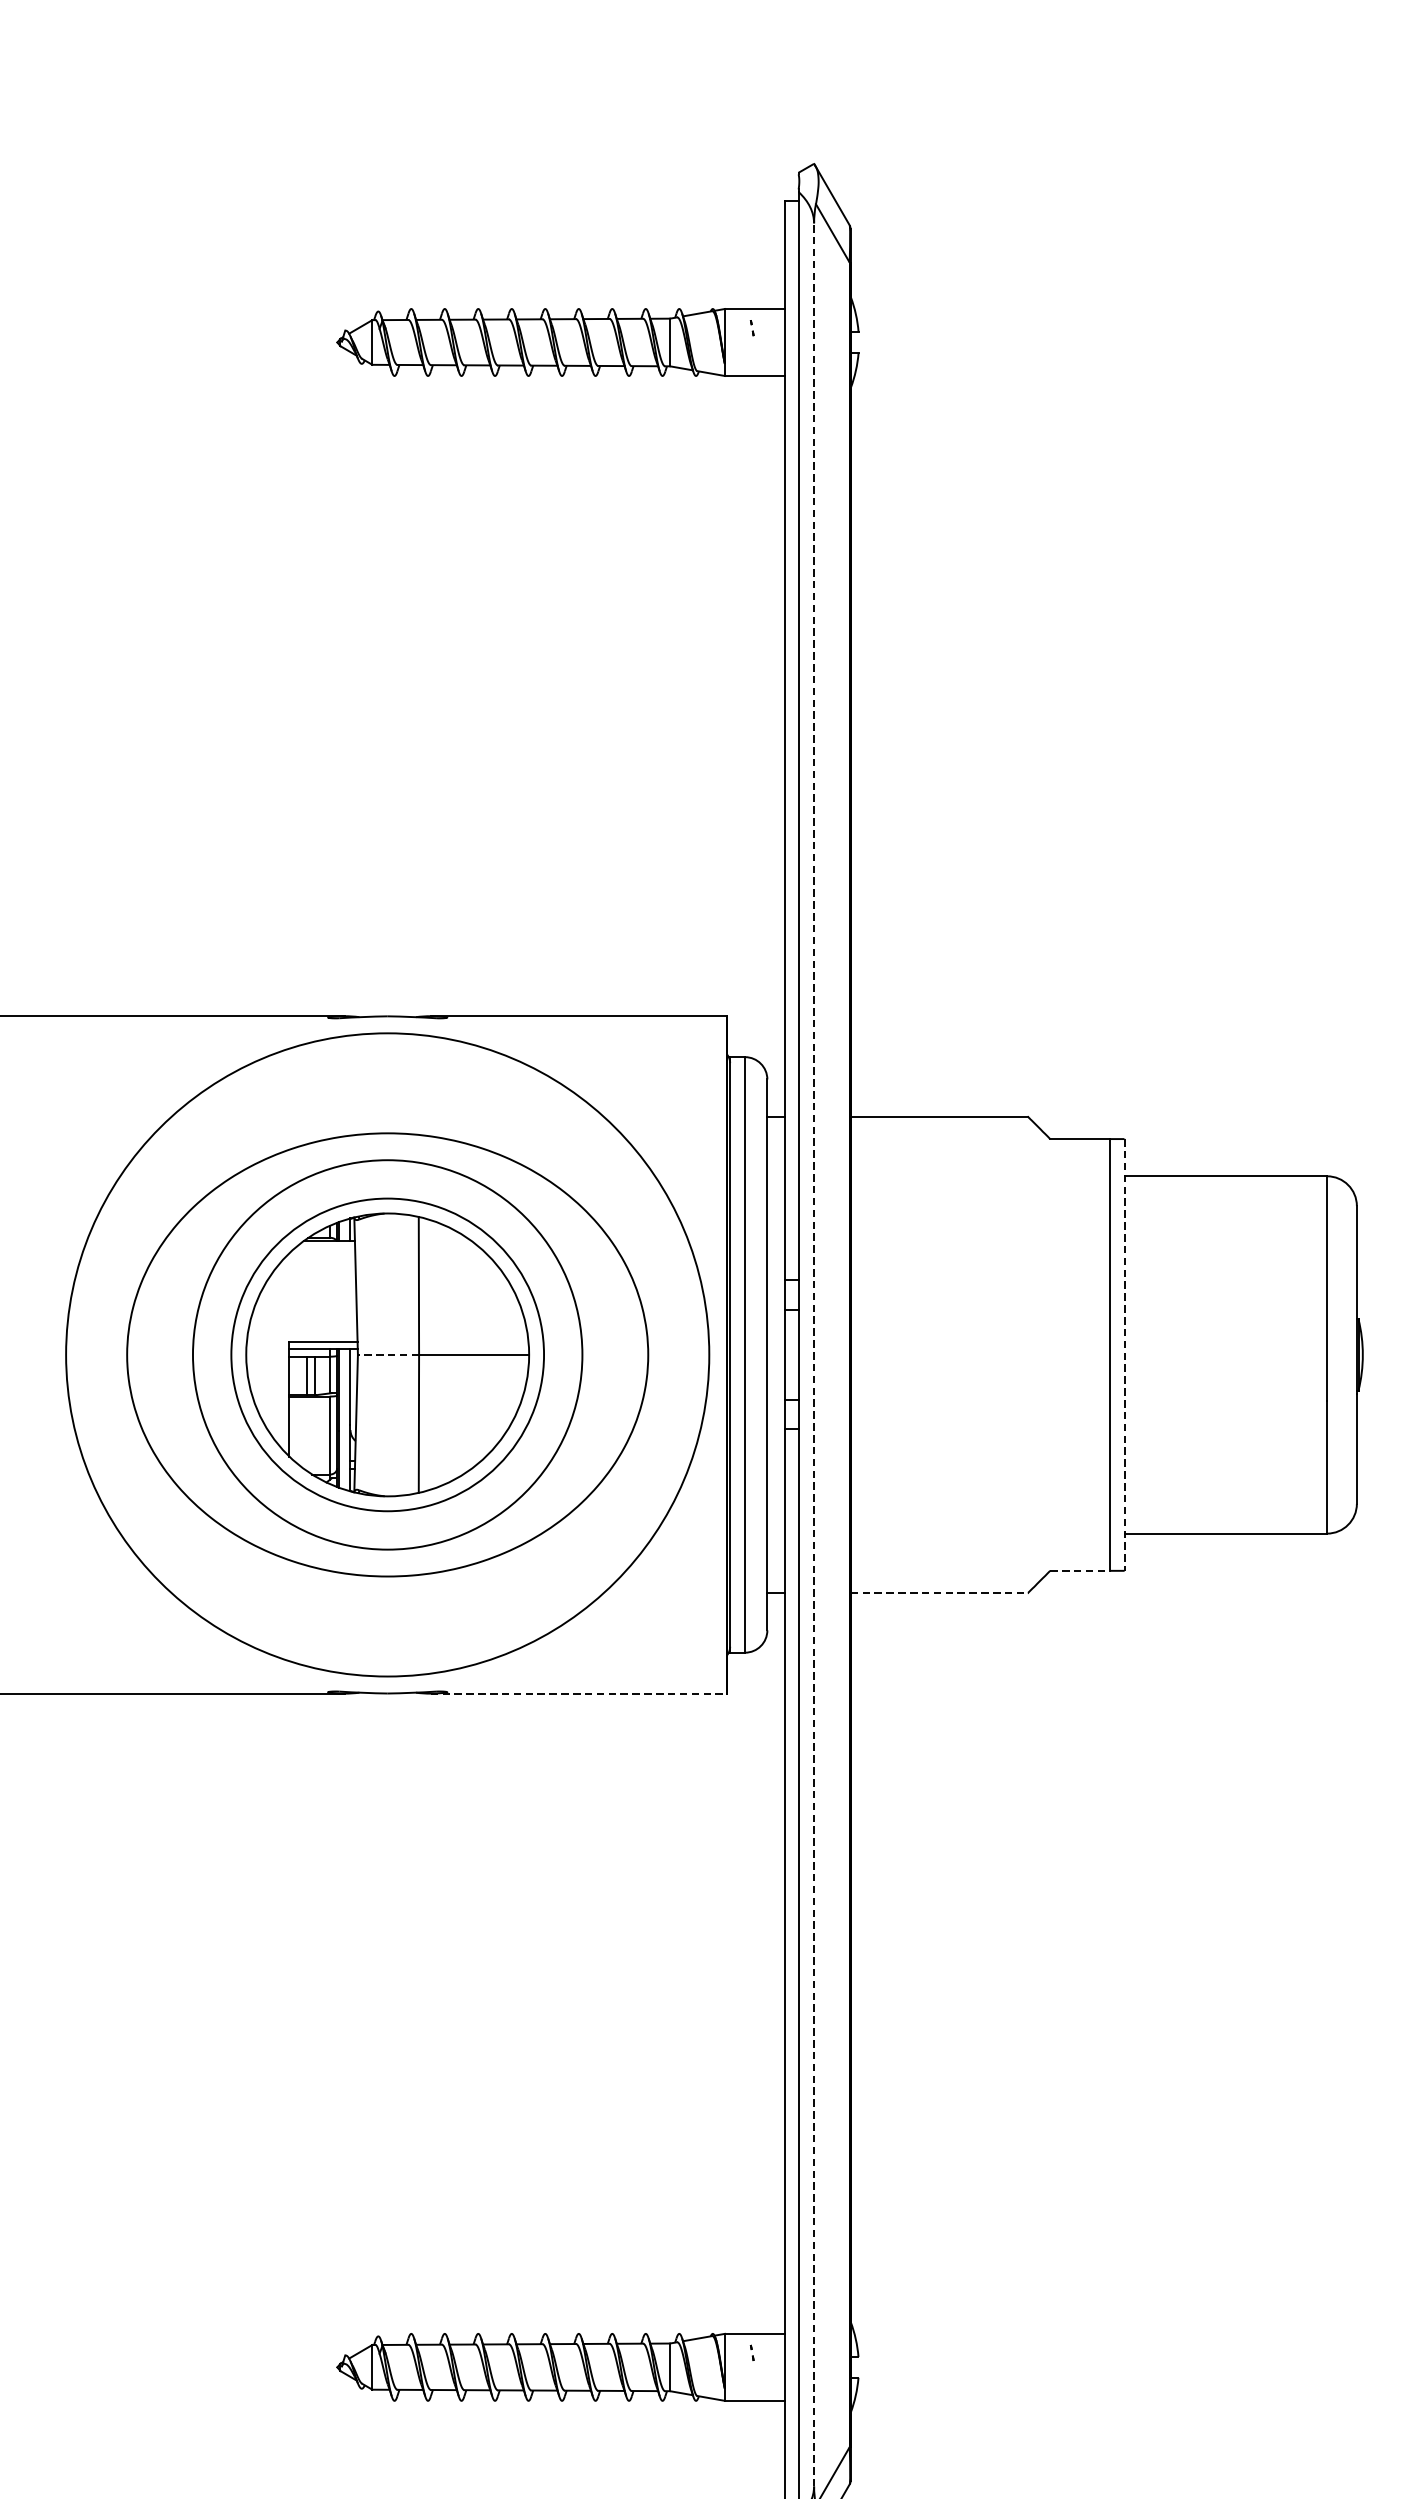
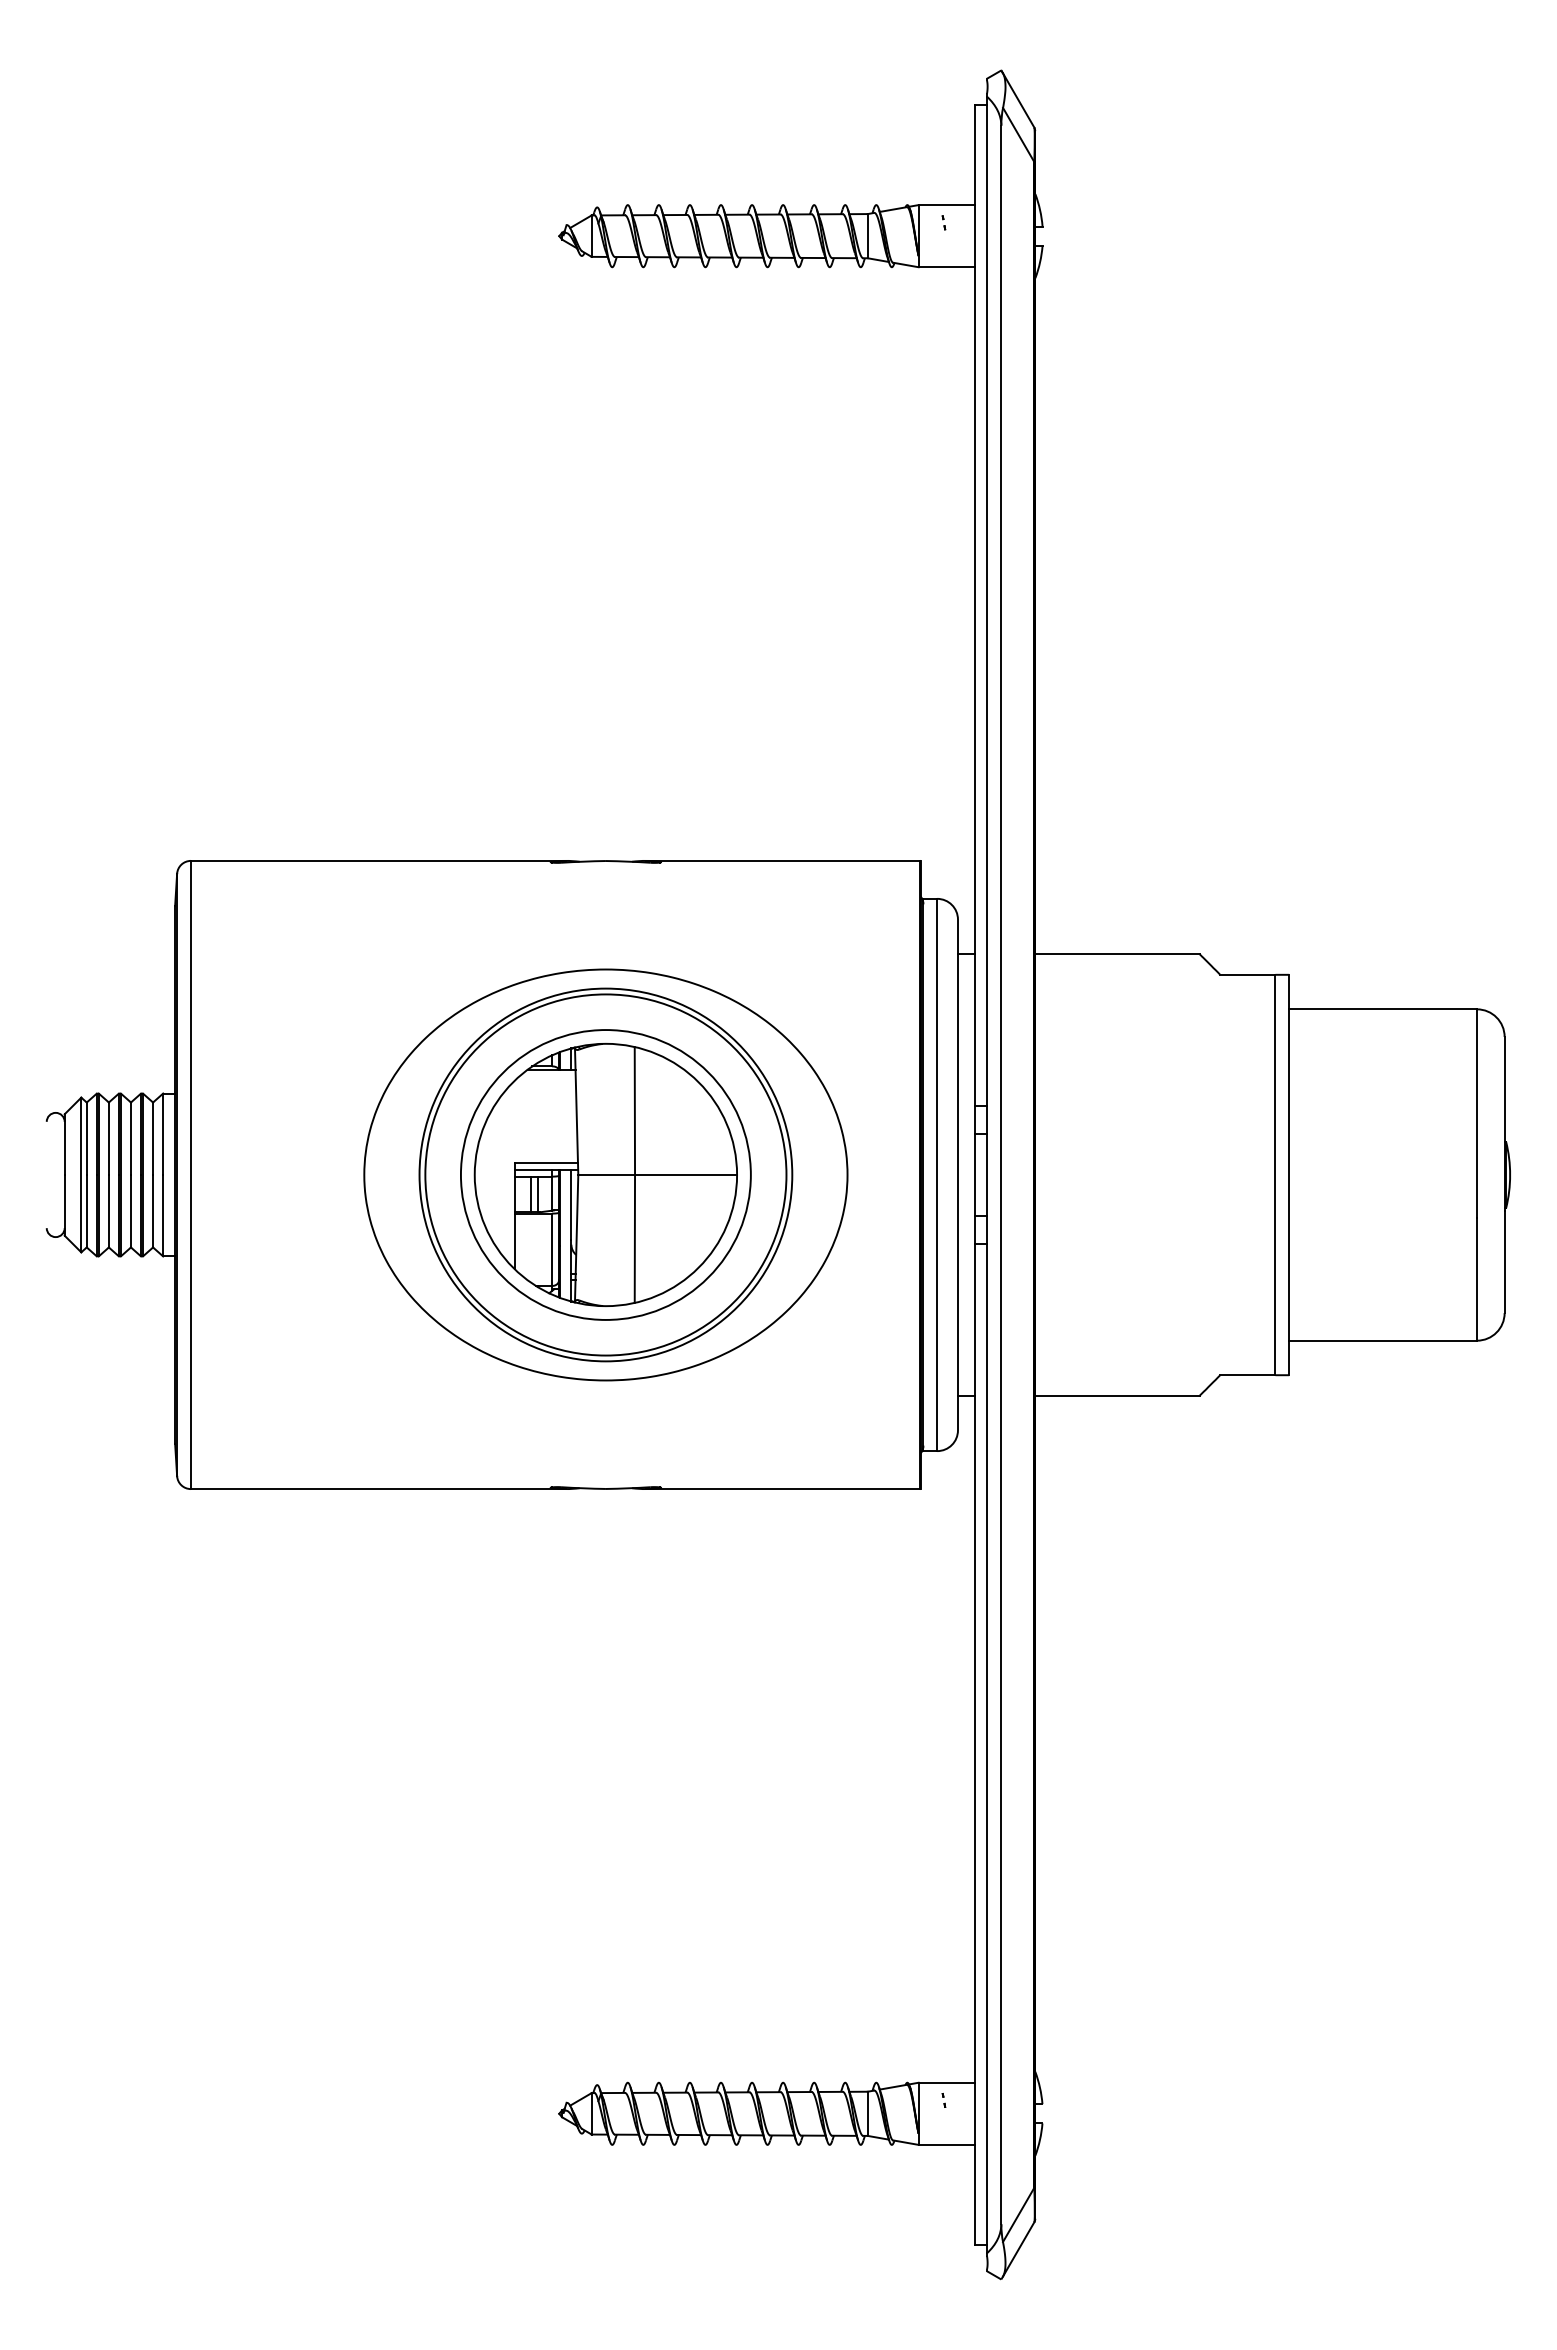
circle: (387, 1354) -> (605, 1174), size x0.62
line: (388, 1354) -> (606, 1174), dashed -> solid
line: (814, 1354) -> (1001, 1174), dashed -> solid
line: (1124, 1355) -> (1289, 1175), dashed -> solid
line: (1079, 1571) -> (1247, 1375), dashed -> solid
line: (939, 1592) -> (1117, 1395), dashed -> solid
line: (579, 1694) -> (783, 1489), dashed -> solid

